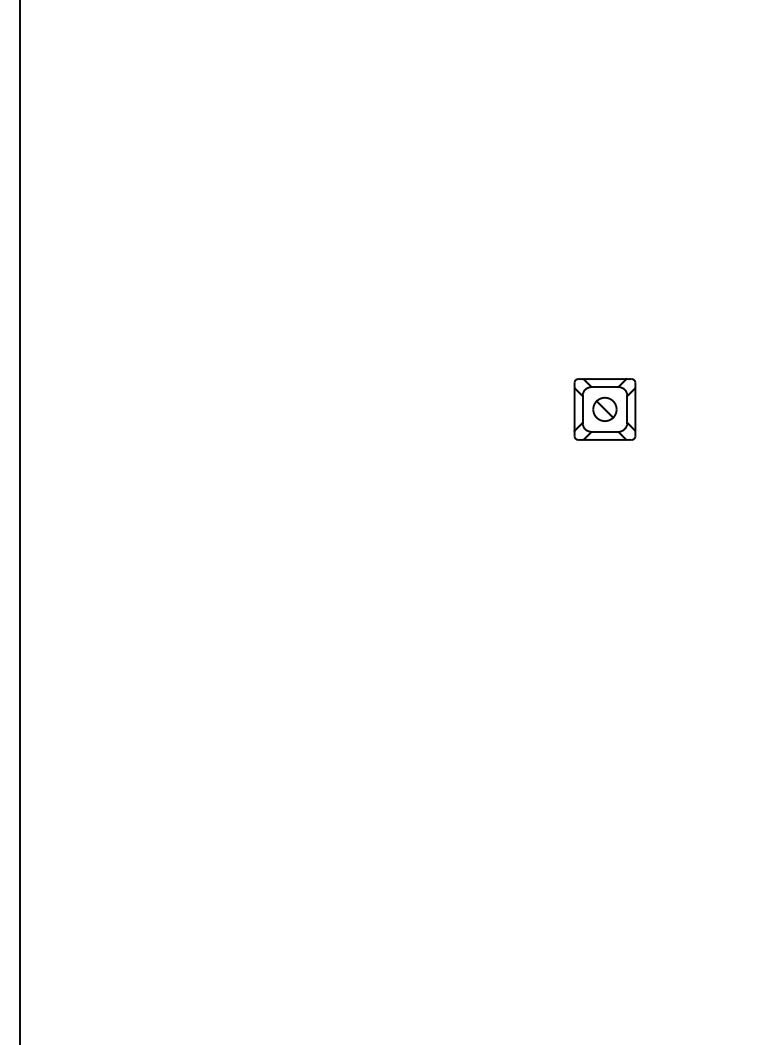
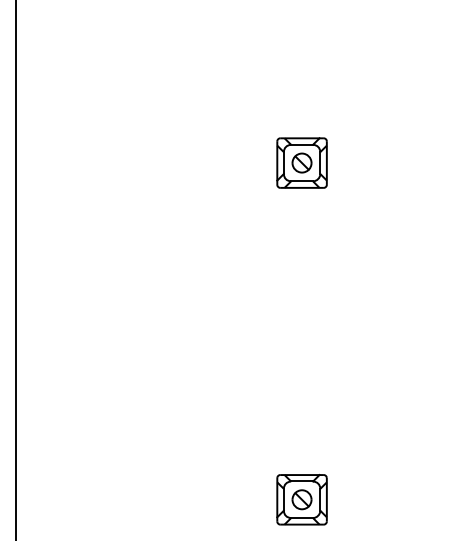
part: (603, 408) -> (301, 162), size x1.67

